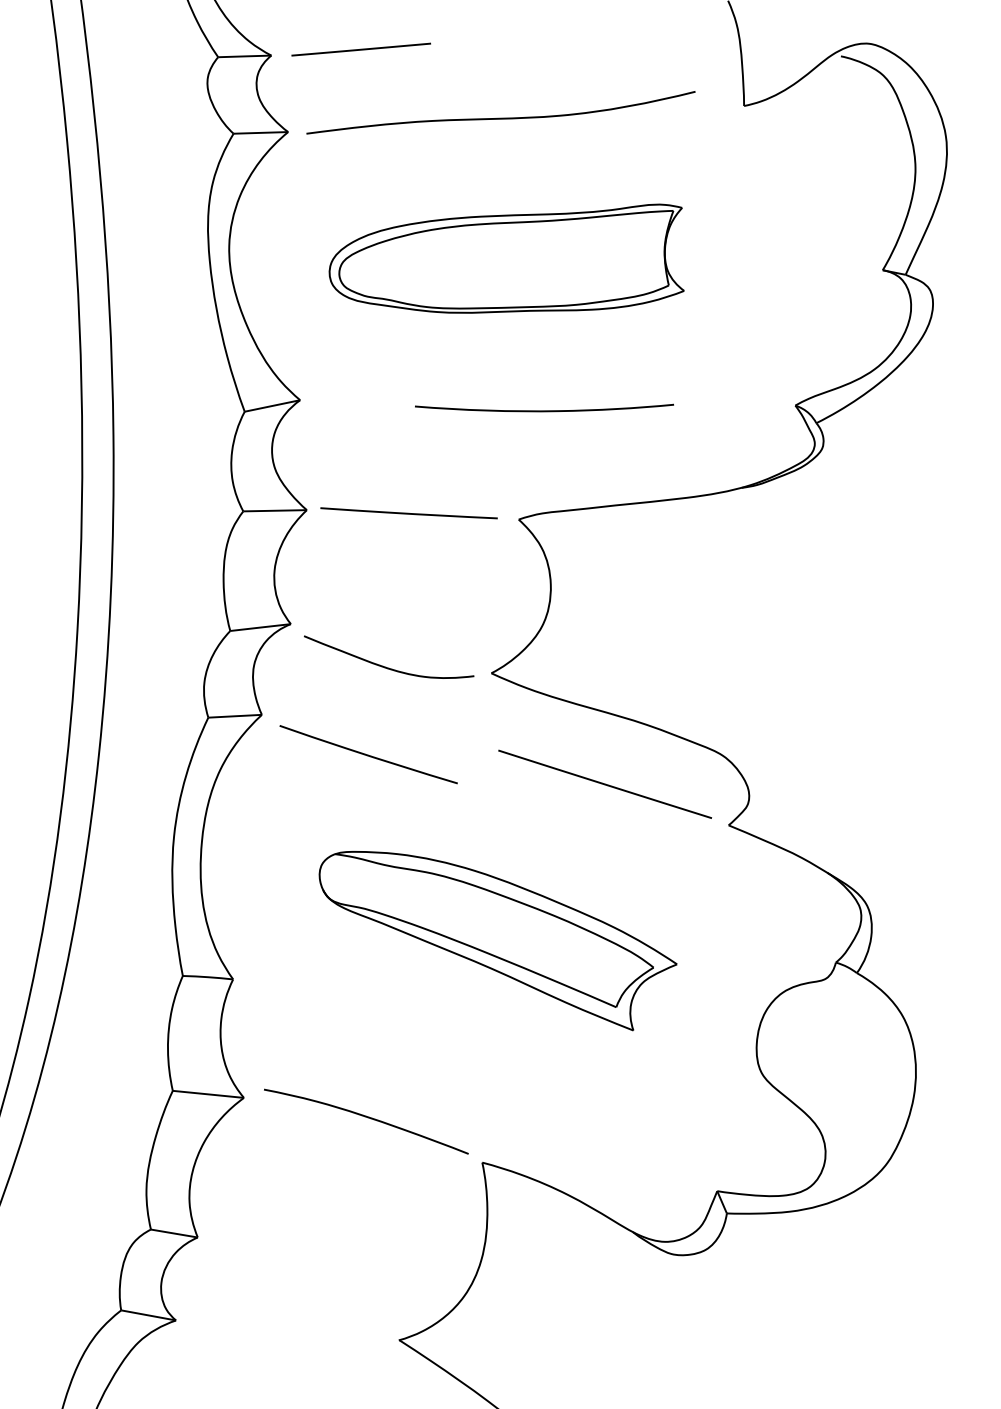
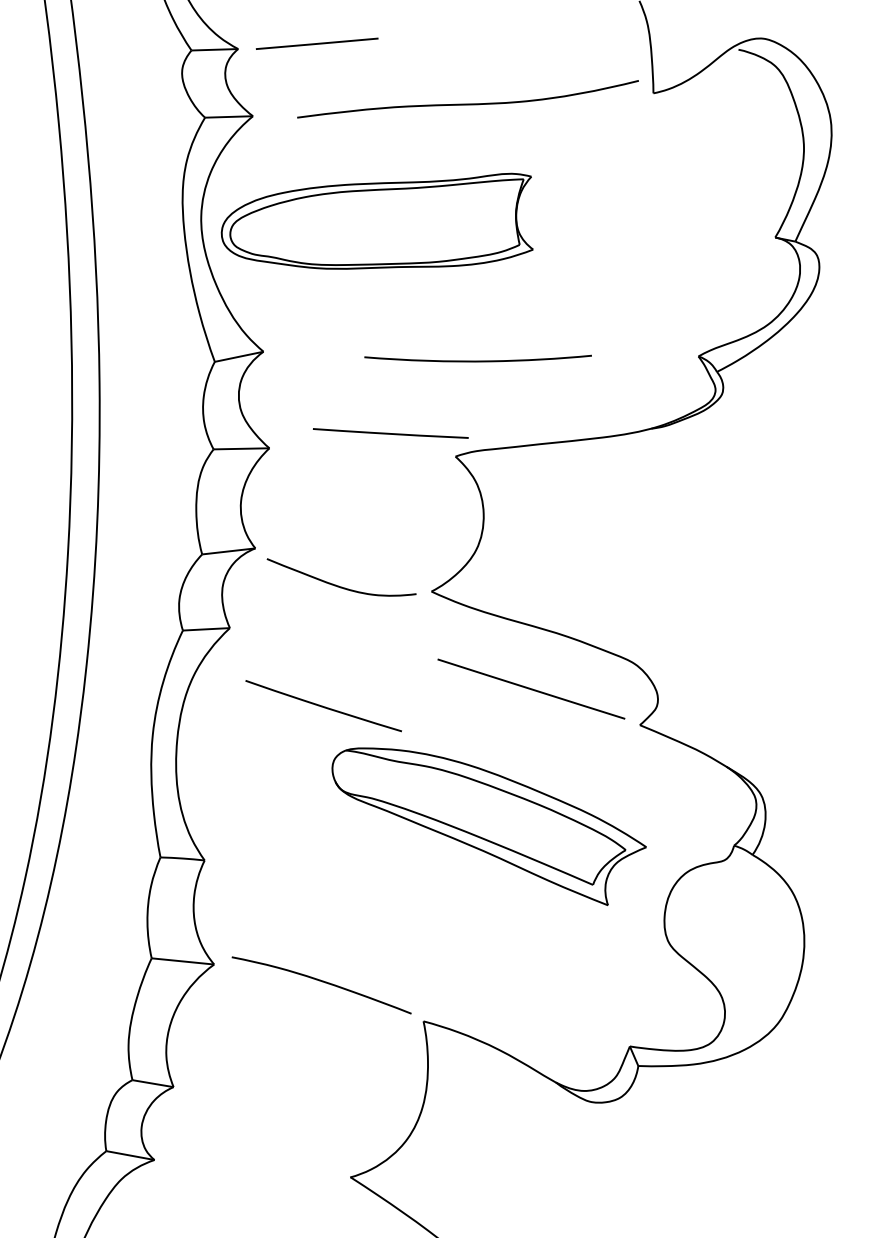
curve: (500, 117) -> (467, 103), moved
part: (506, 258) -> (377, 221), moved
line: (408, 513) -> (390, 433), moved
curve: (368, 754) -> (323, 705), moved
part: (497, 941) -> (488, 827), moved

